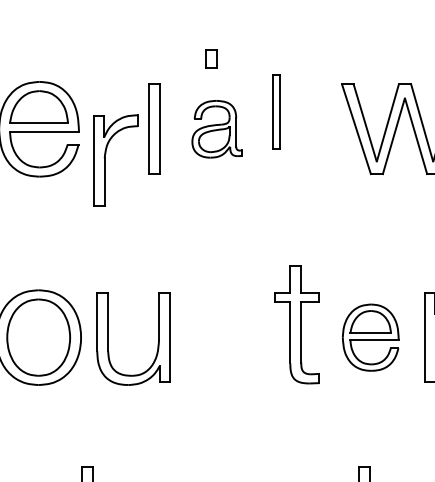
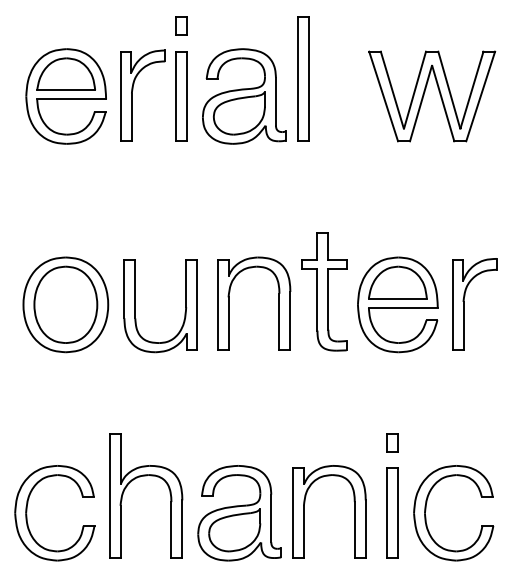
part: (211, 58) -> (181, 25), moved
part: (276, 111) -> (303, 78), size x1.67
part: (217, 129) -> (244, 96), size x1.67
part: (105, 160) -> (132, 95), moved
part: (251, 336) -> (278, 303), added
part: (370, 337) -> (397, 304), size x1.43

